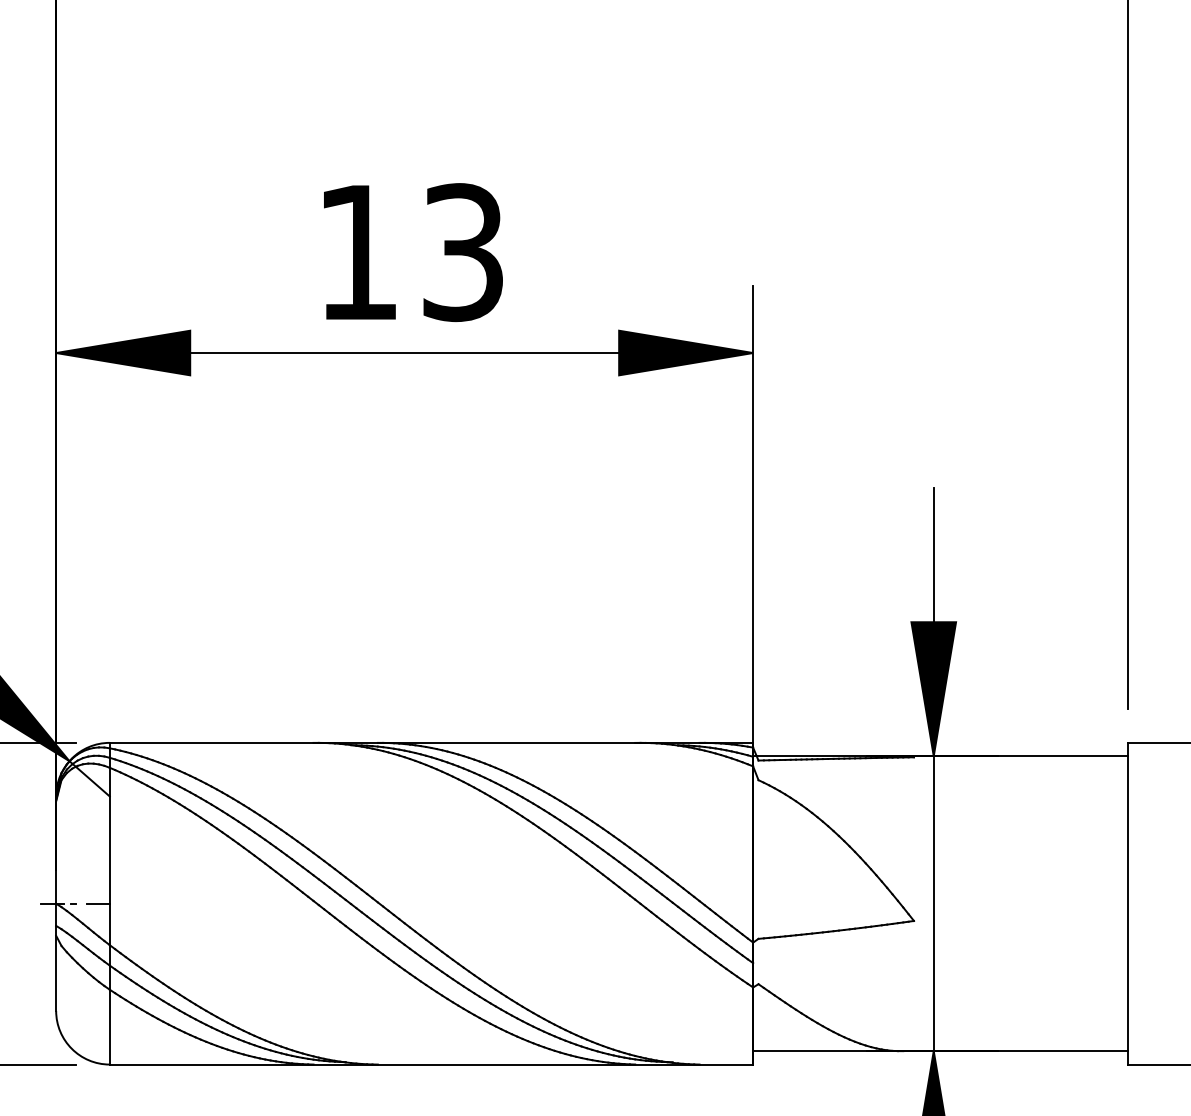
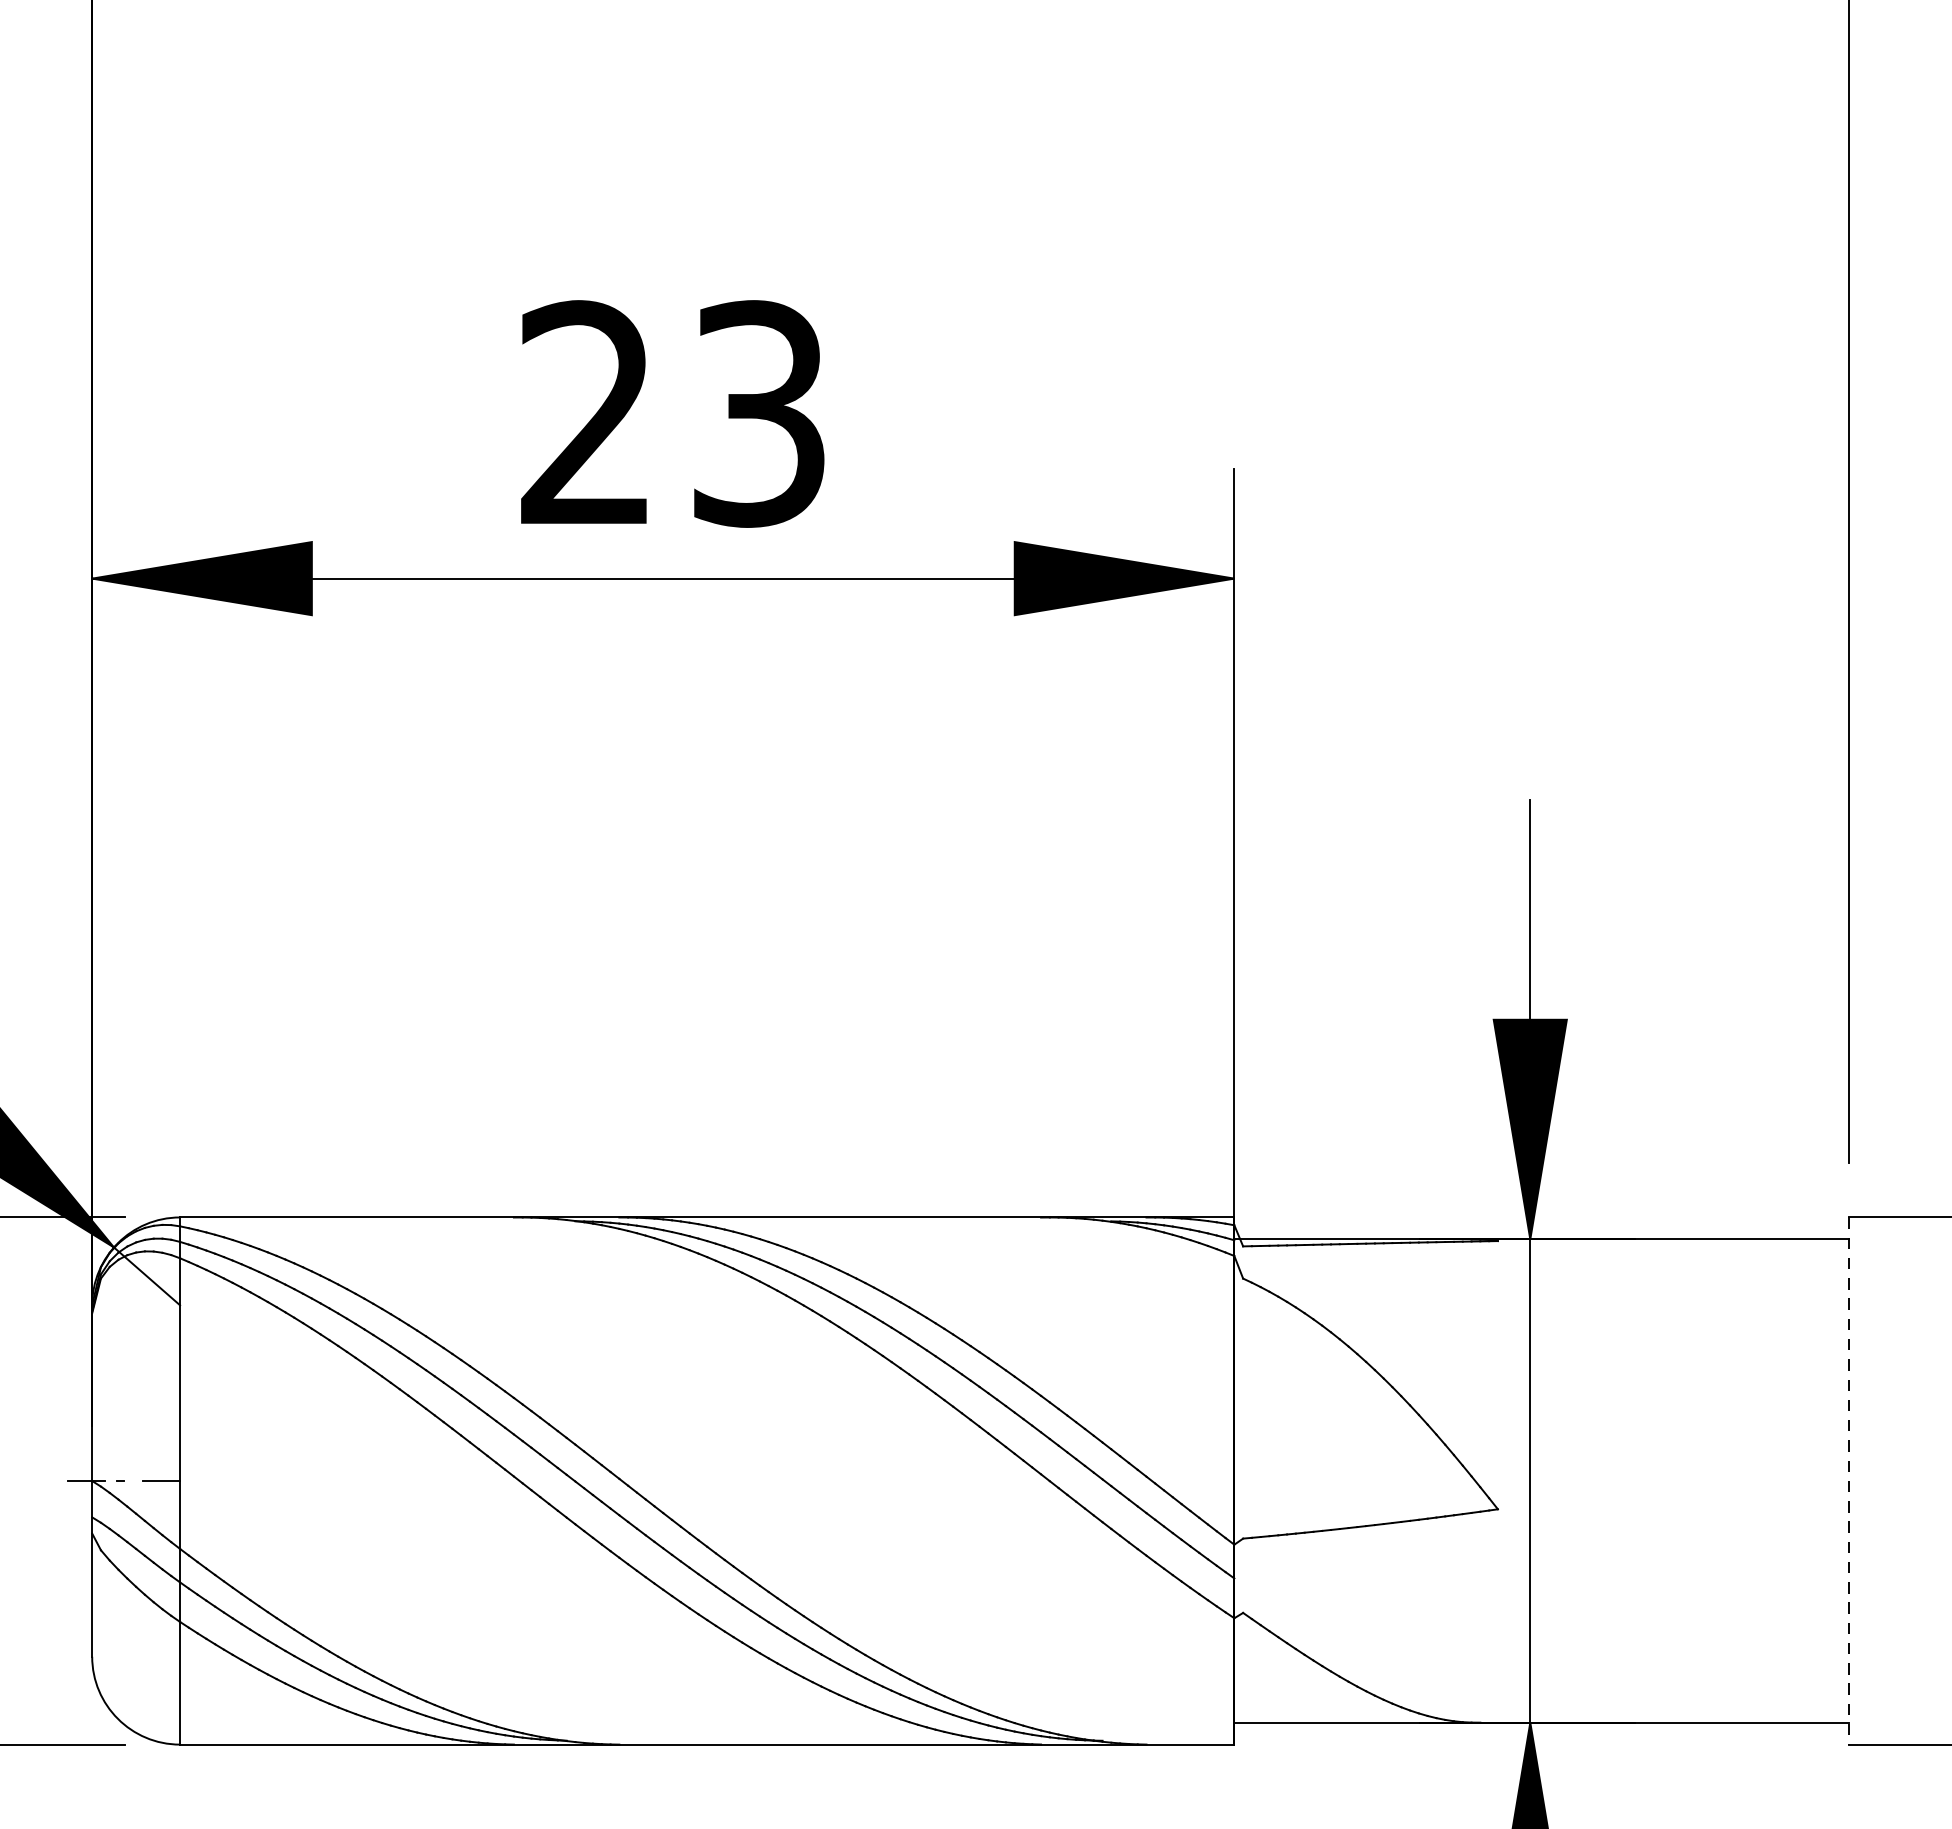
text: (356, 251) -> (584, 412), 13 -> 23
line: (1128, 903) -> (1849, 1480), solid -> dashed

